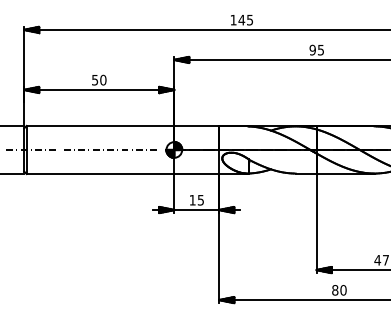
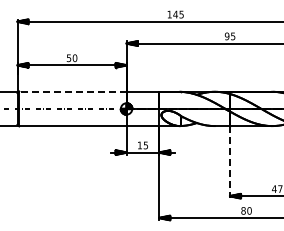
line: (99, 125) -> (72, 91), solid -> dashed
line: (315, 223) -> (229, 162), solid -> dashed

